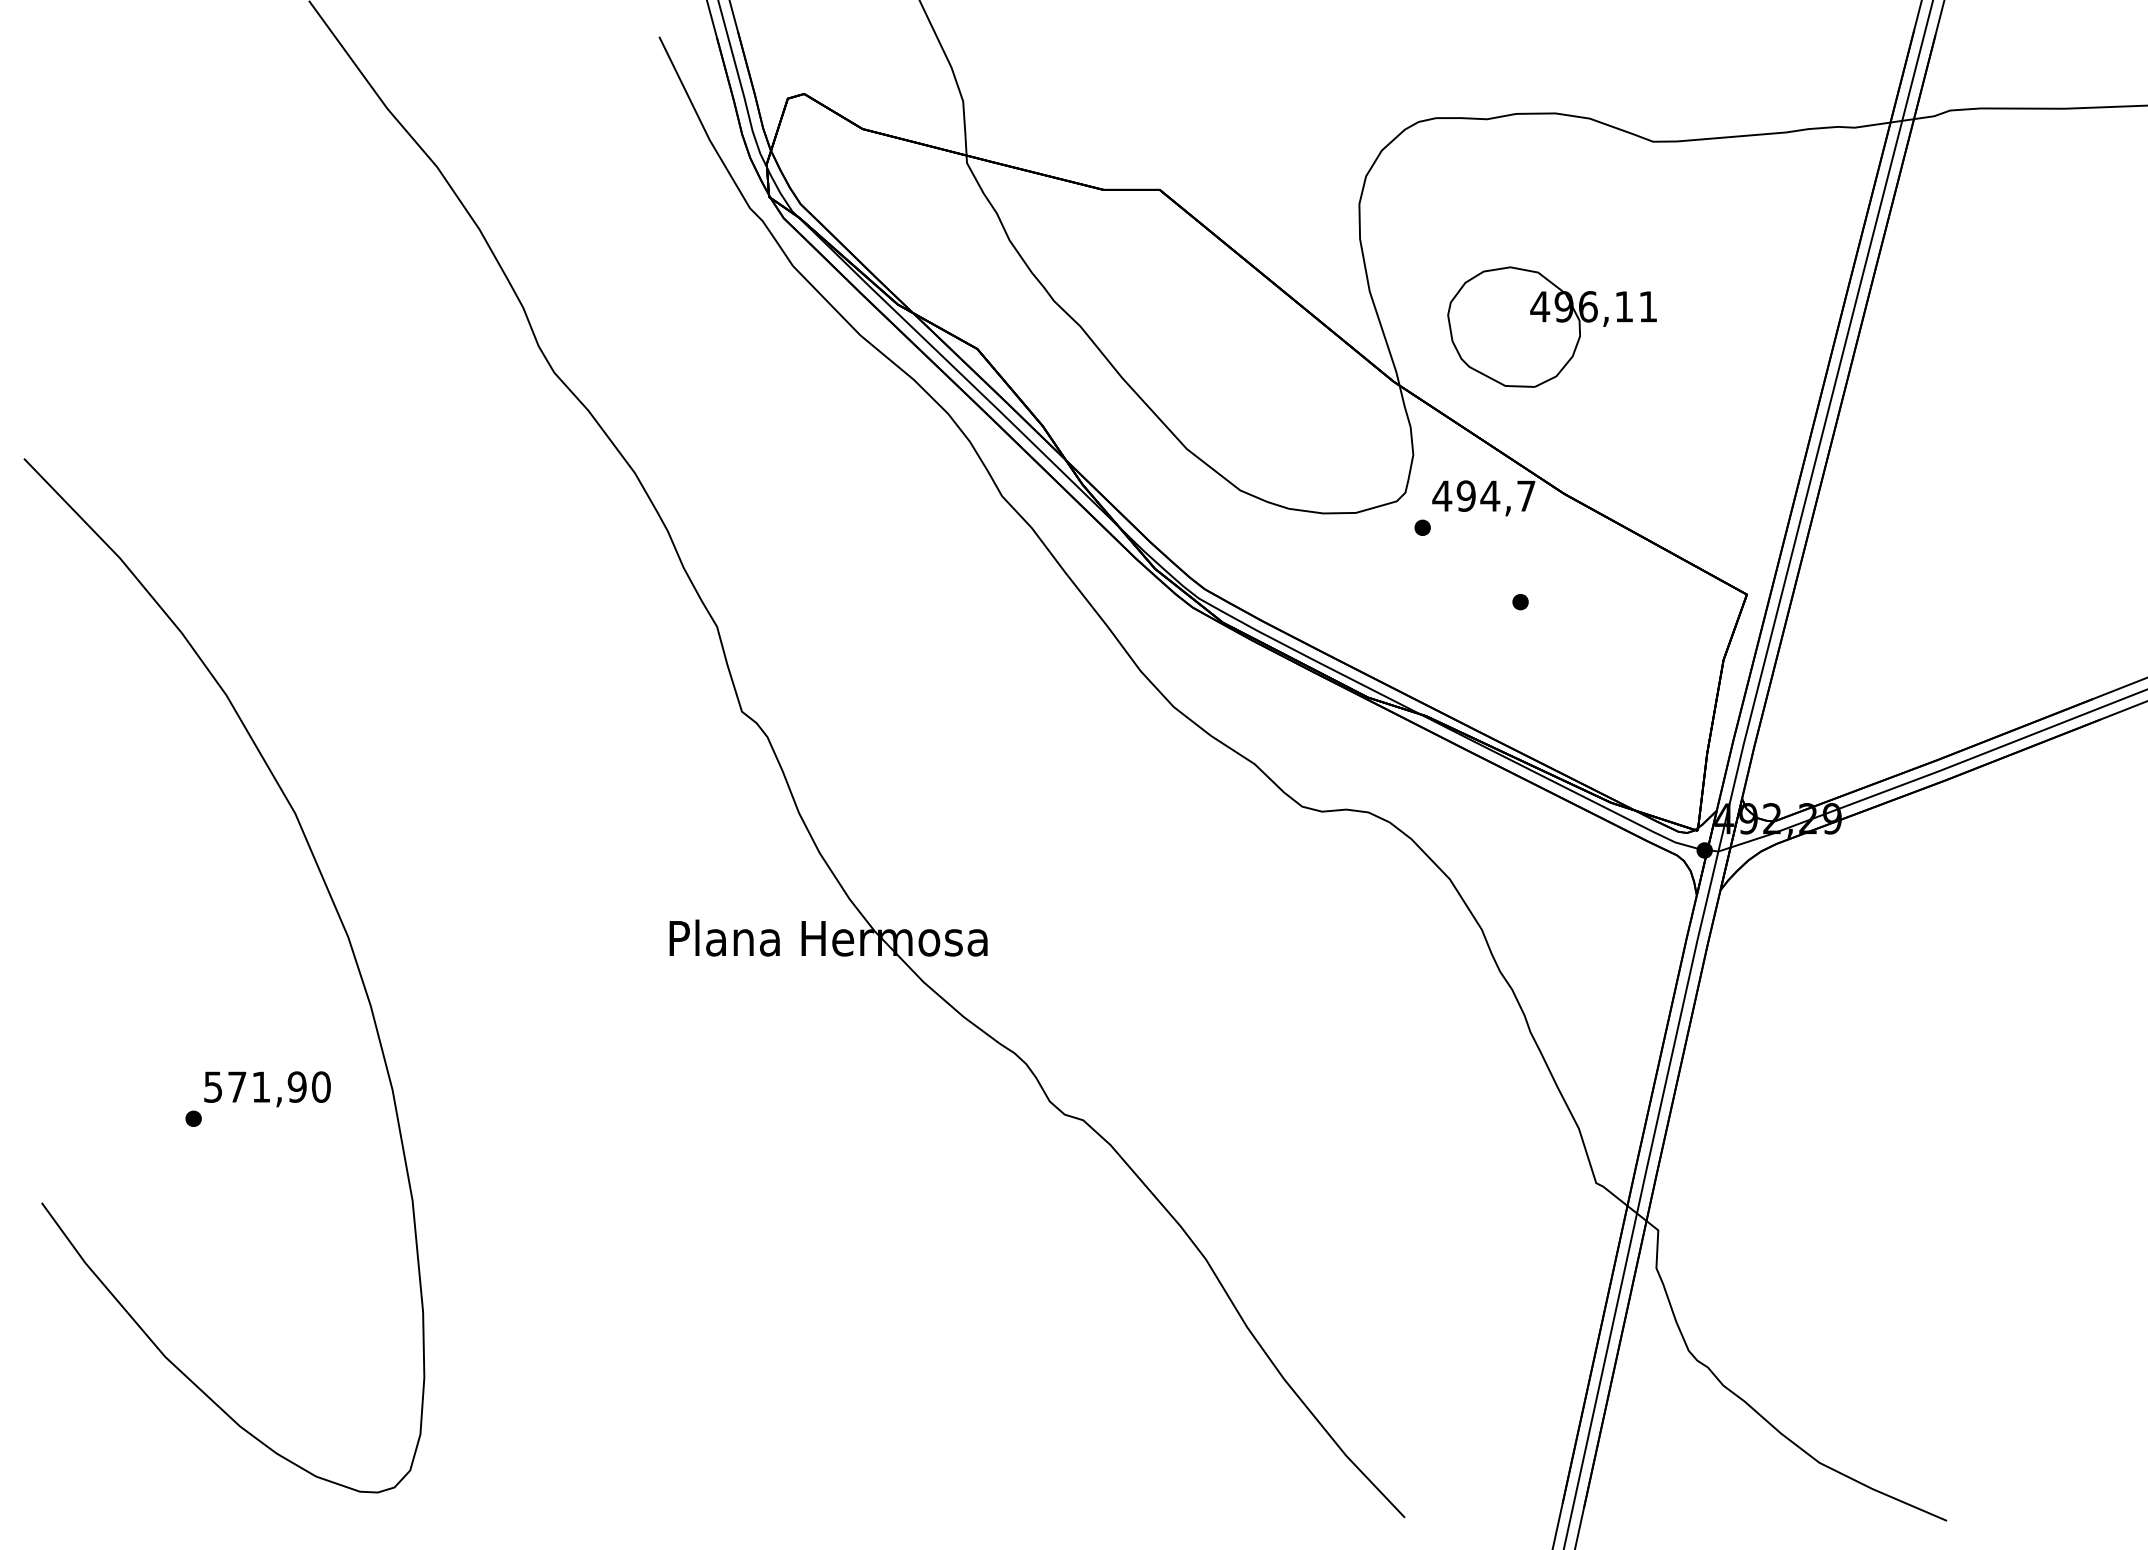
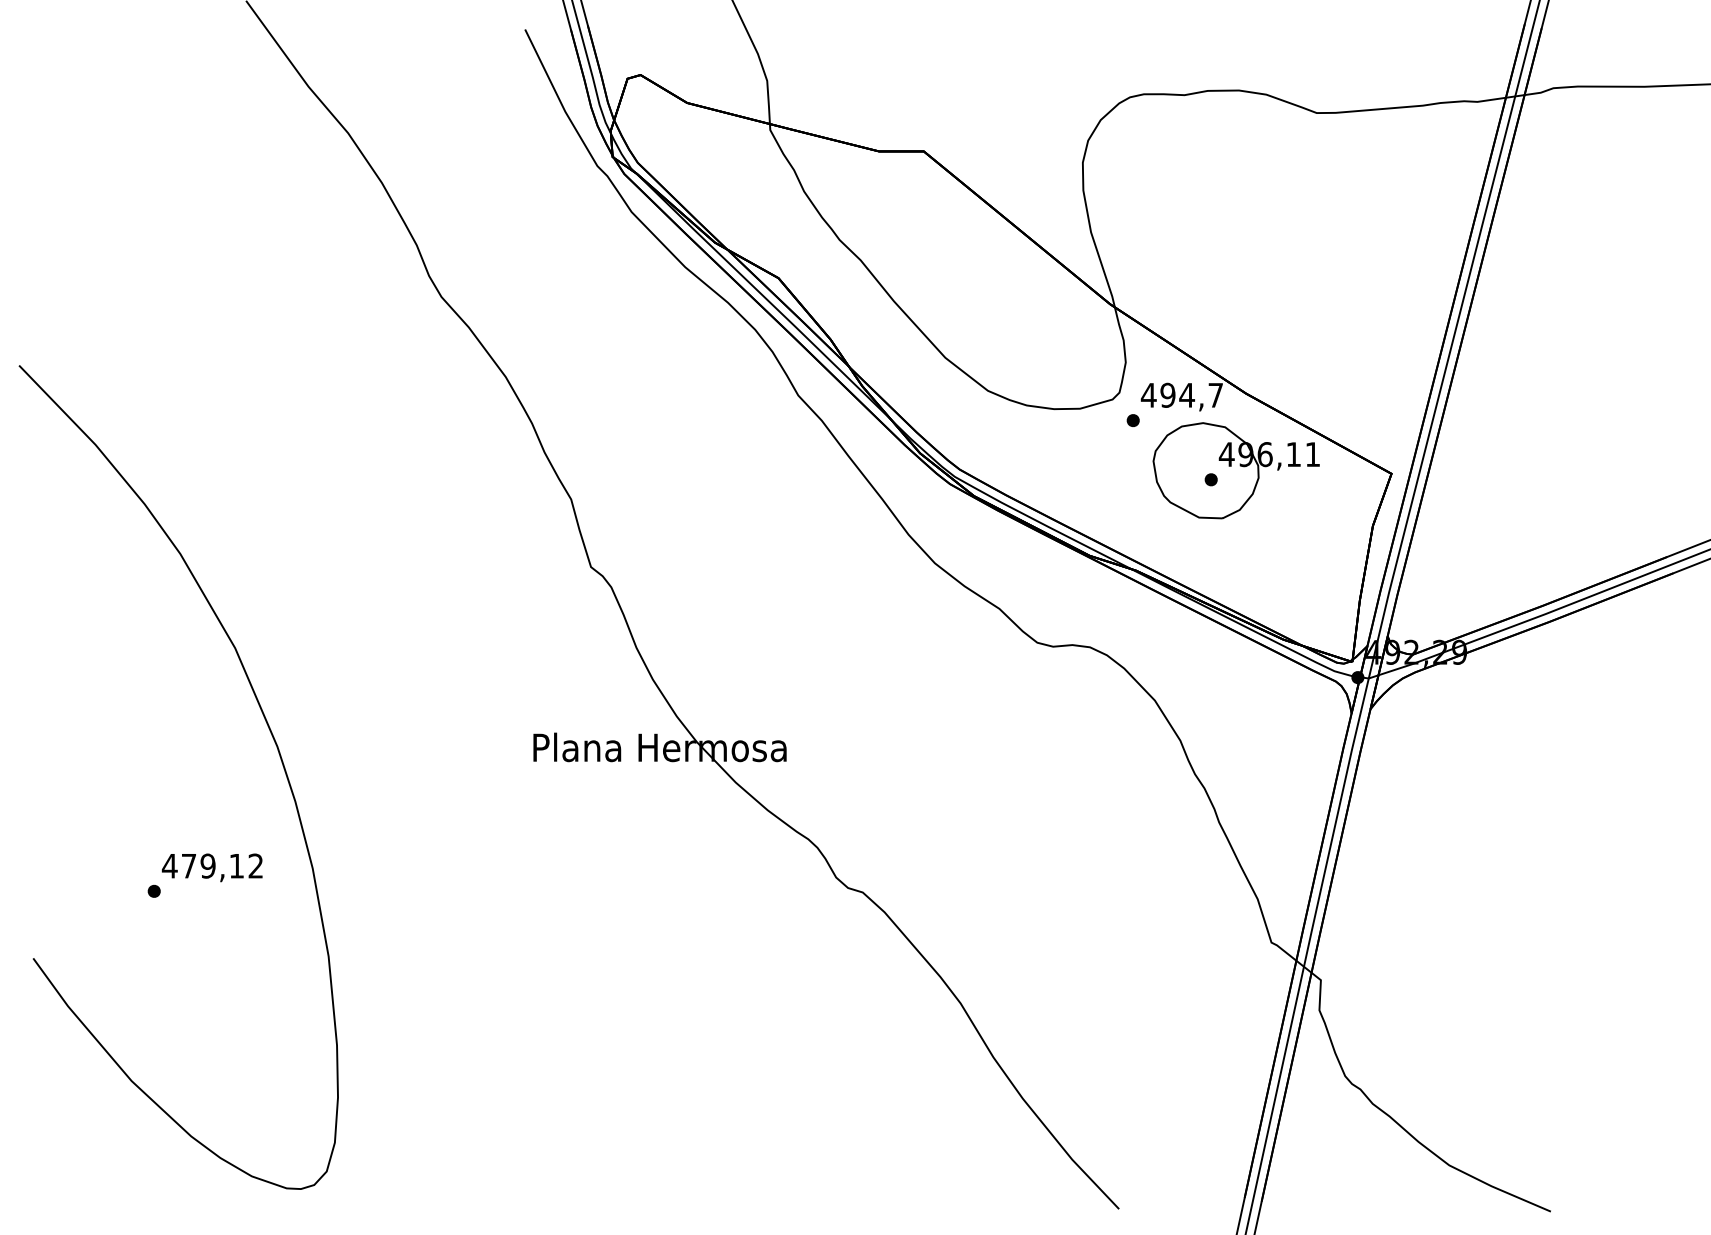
part: (1551, 326) -> (1235, 470), moved
text: (266, 1086) -> (212, 865), 571,90 -> 479,12

